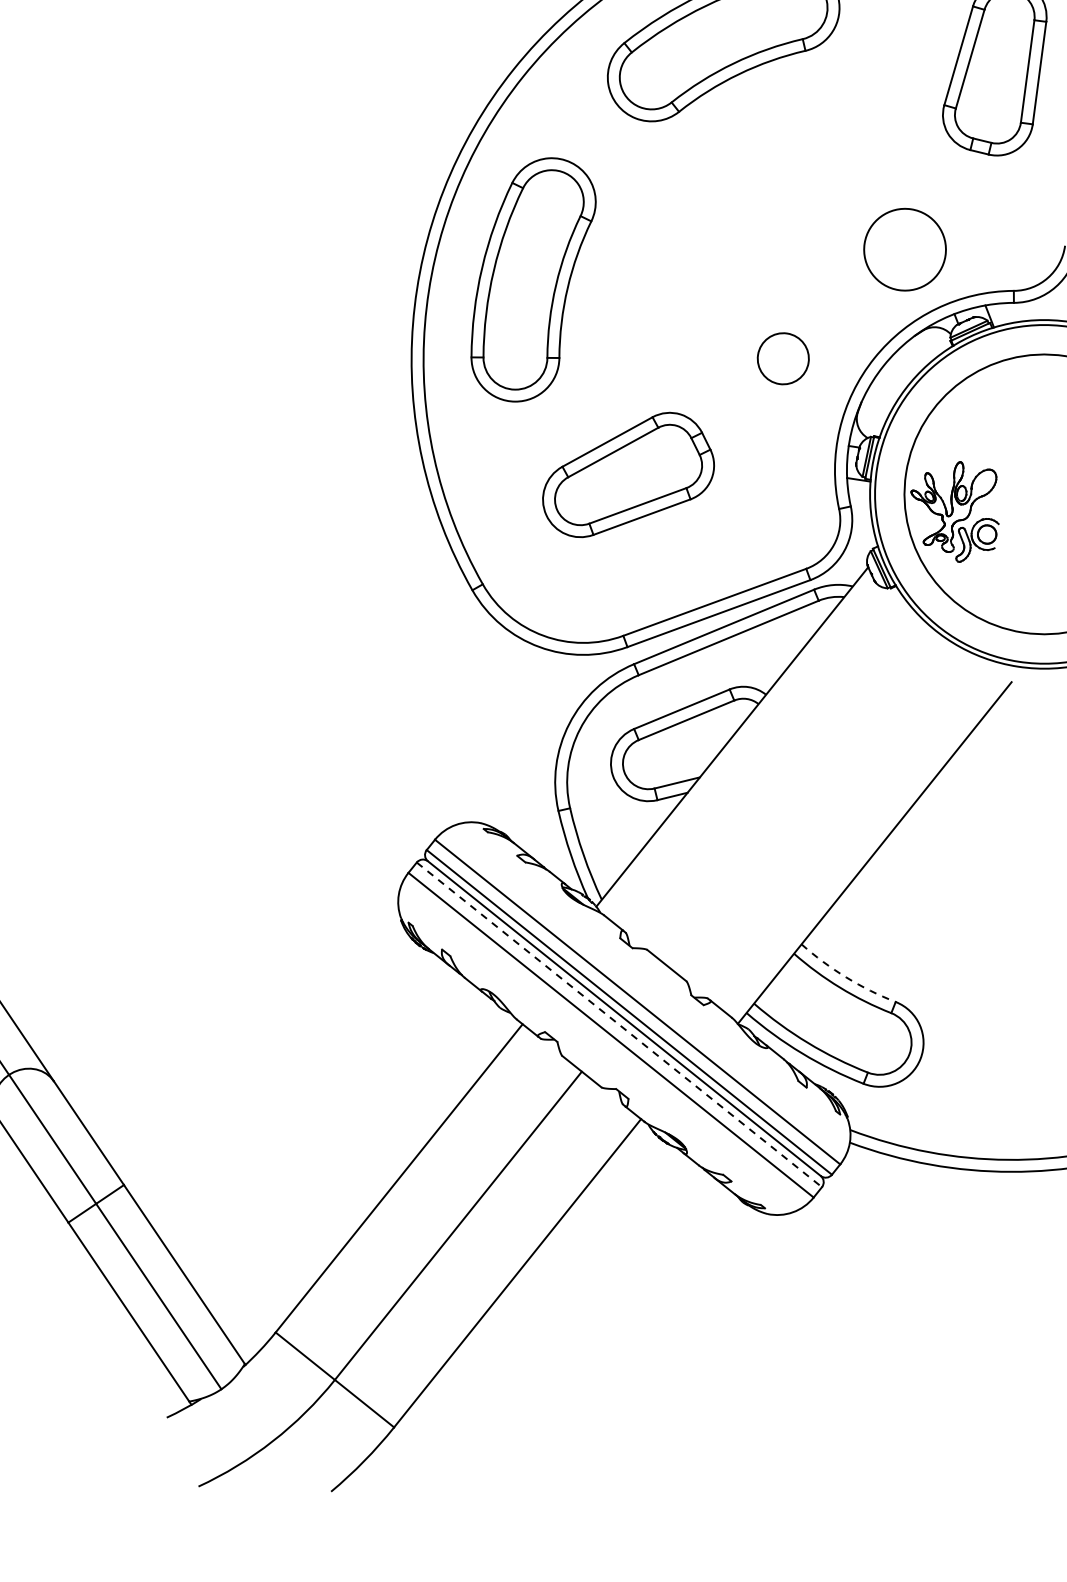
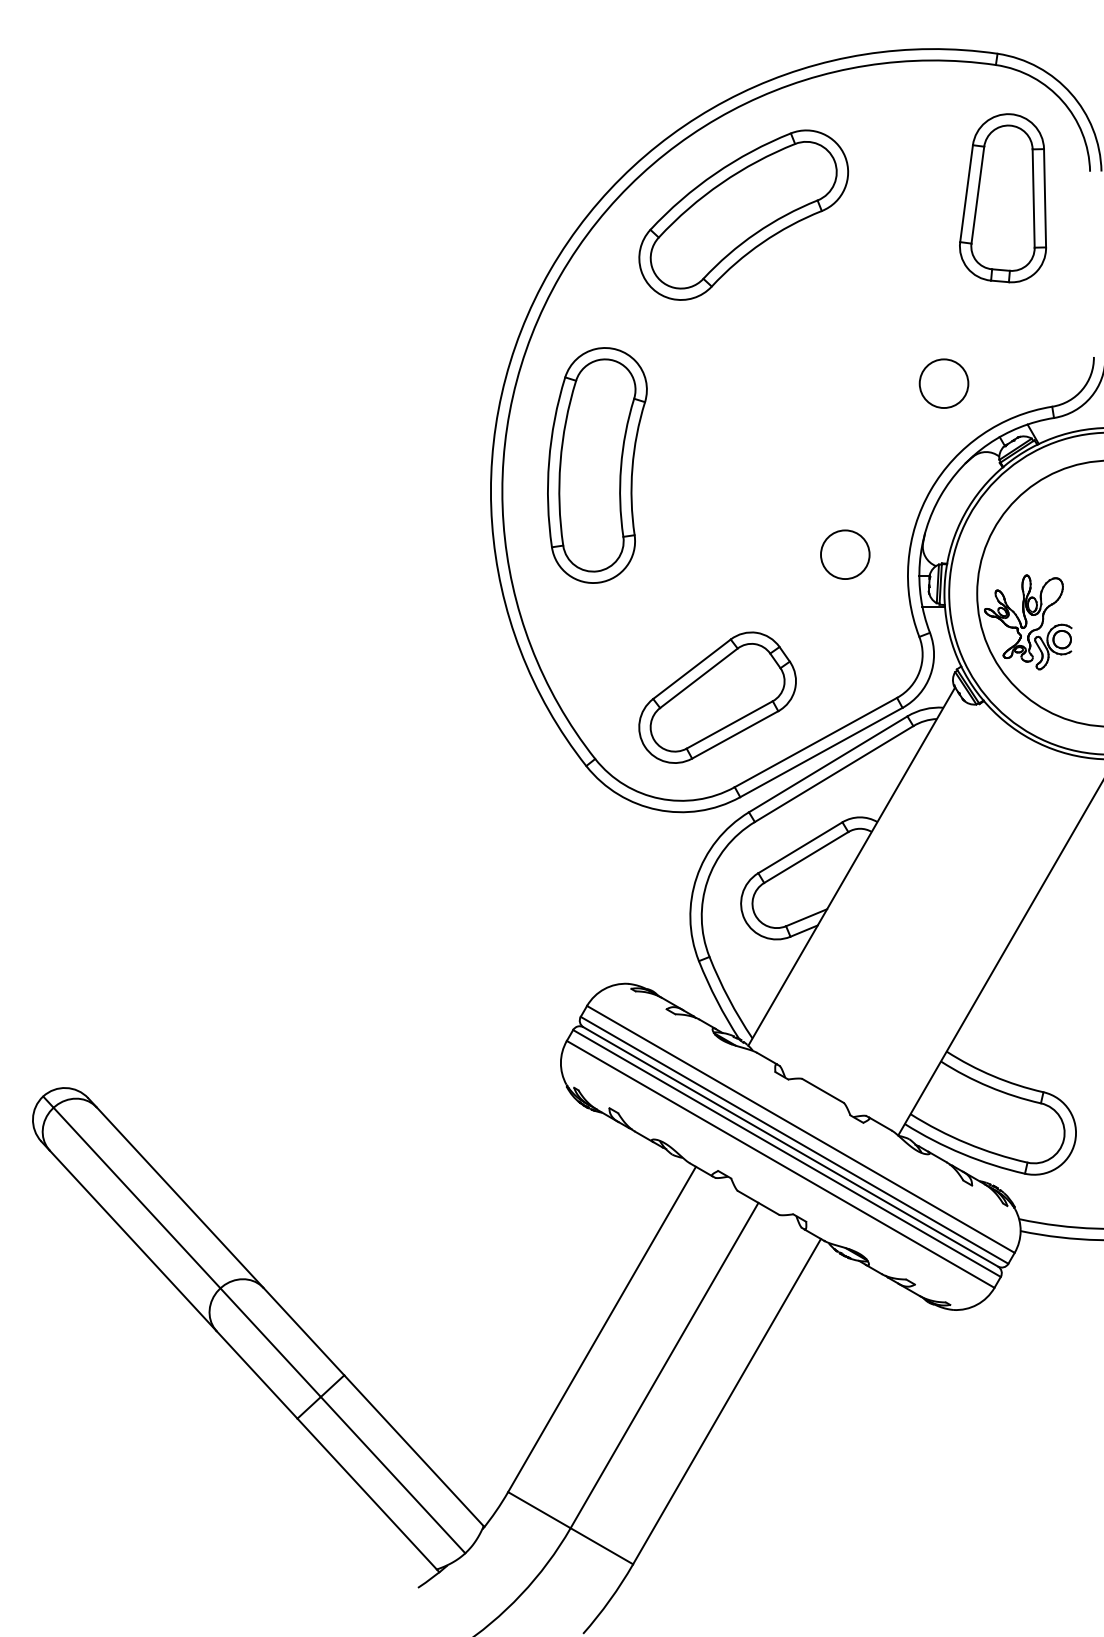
circle: (904, 249) -> (943, 383), size x0.62
circle: (783, 358) -> (845, 554), moved
part: (629, 475) -> (717, 697), moved
arc: (846, 977) -> (993, 1076), dashed -> solid
line: (618, 1024) -> (786, 1153), dashed -> solid

